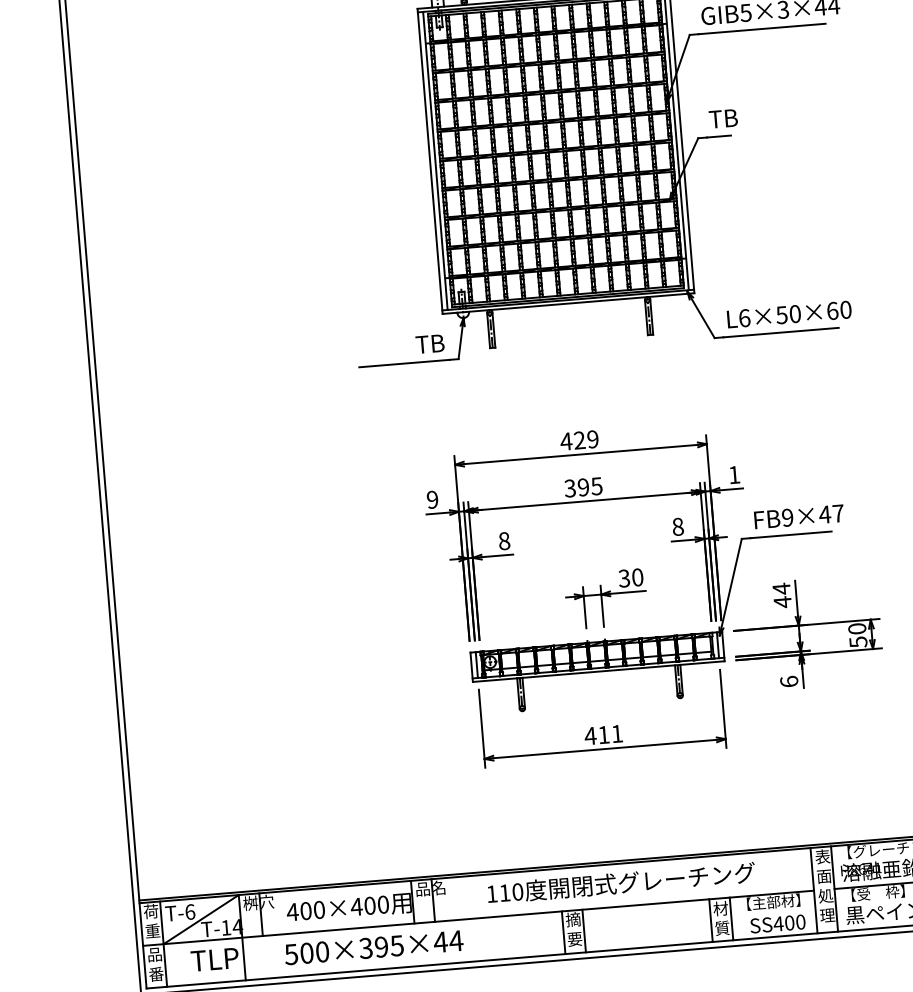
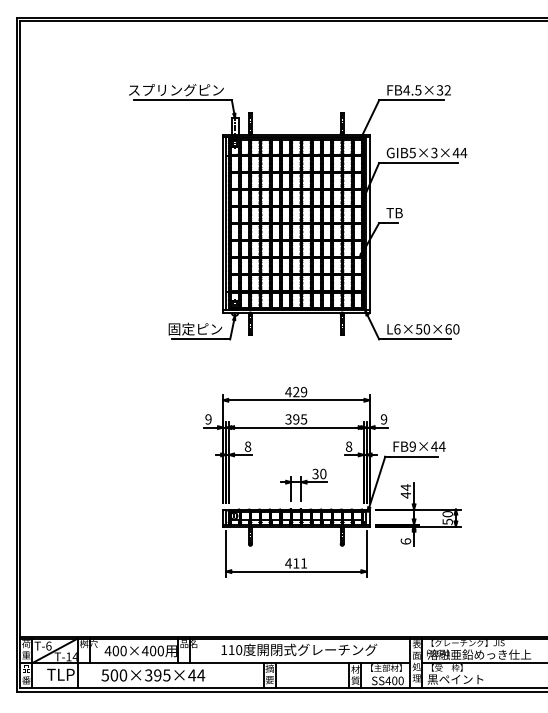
text: (397, 345) -> (195, 328), TB -> 固定ピン
text: (733, 475) -> (383, 419), 1 -> 9
text: (836, 513) -> (441, 446), FB9×47 -> FB9×44

